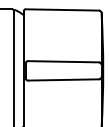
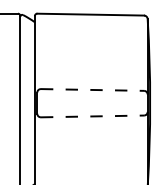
line: (64, 61) -> (93, 89), solid -> dashed
line: (64, 79) -> (93, 115), solid -> dashed

